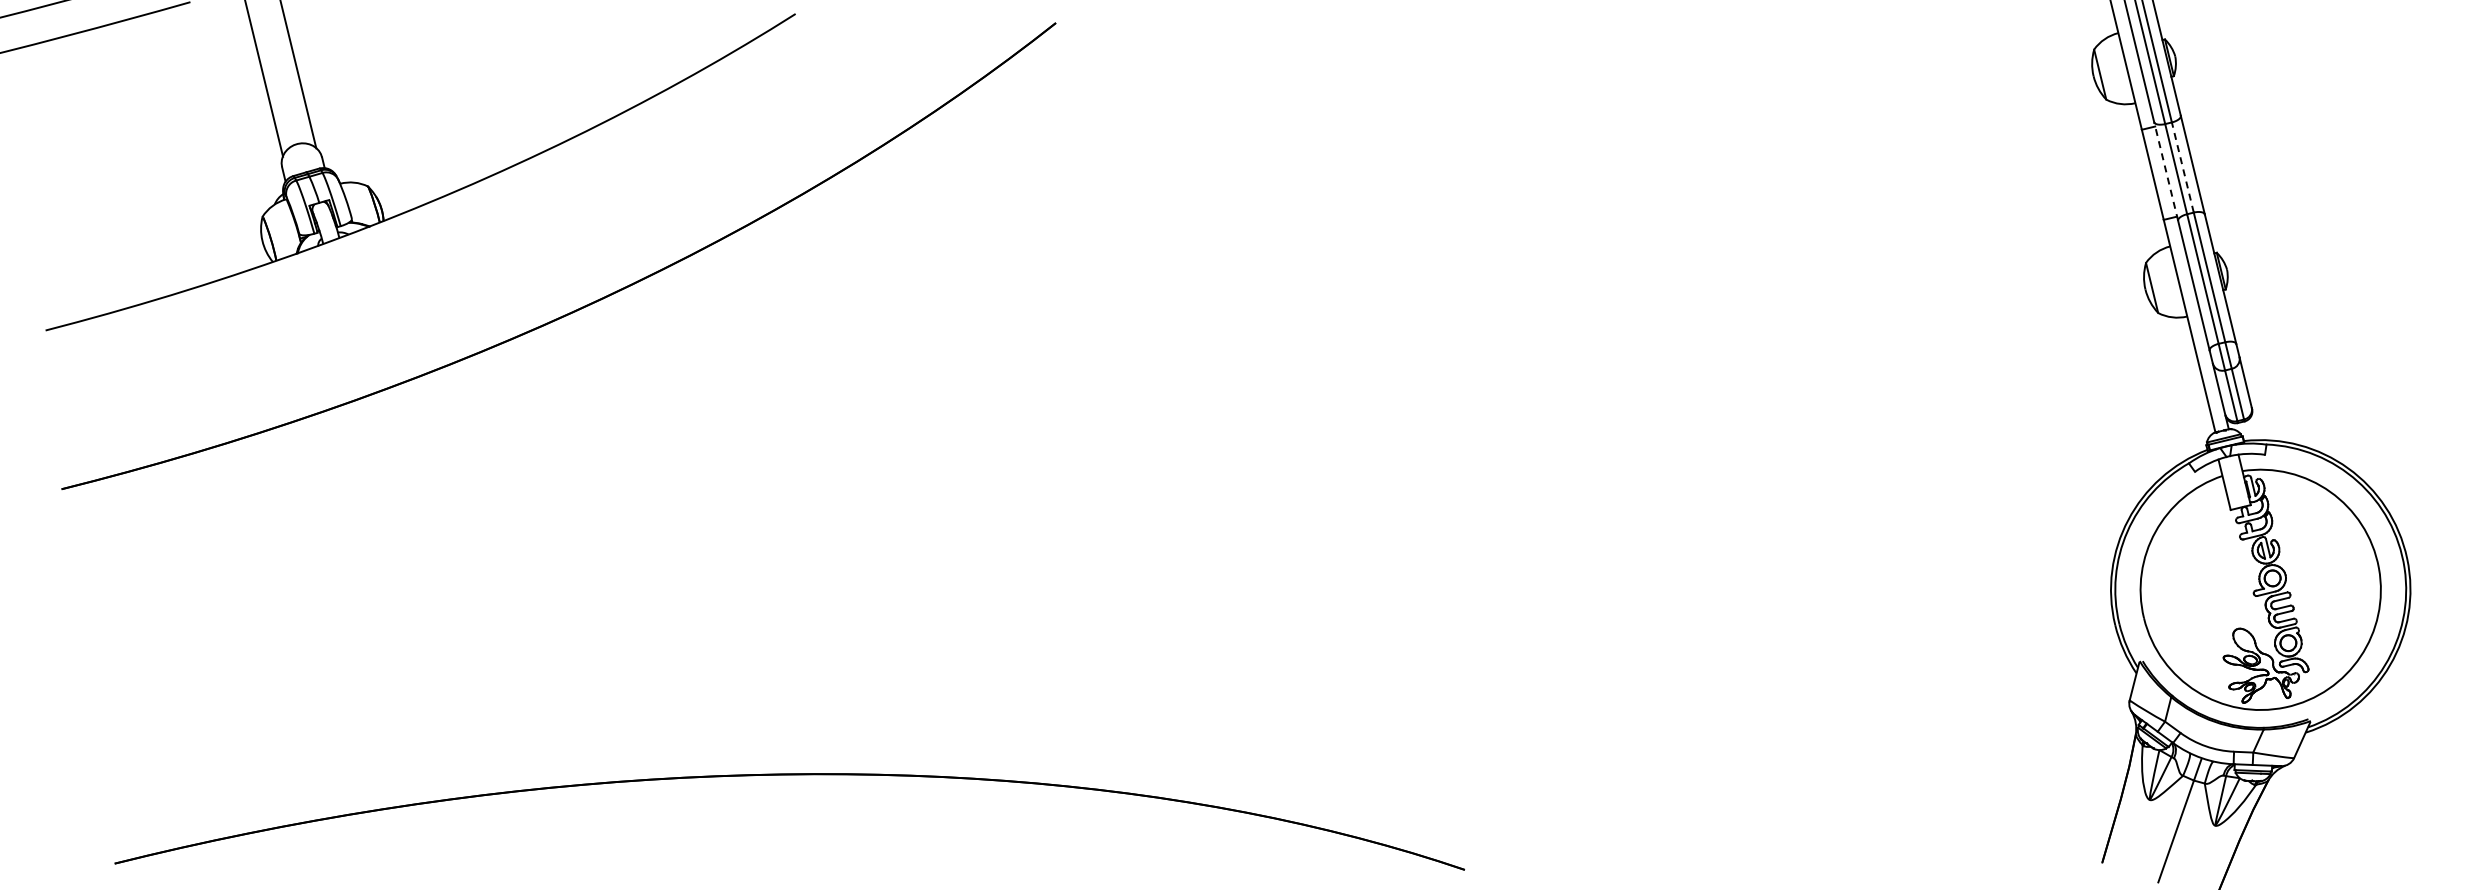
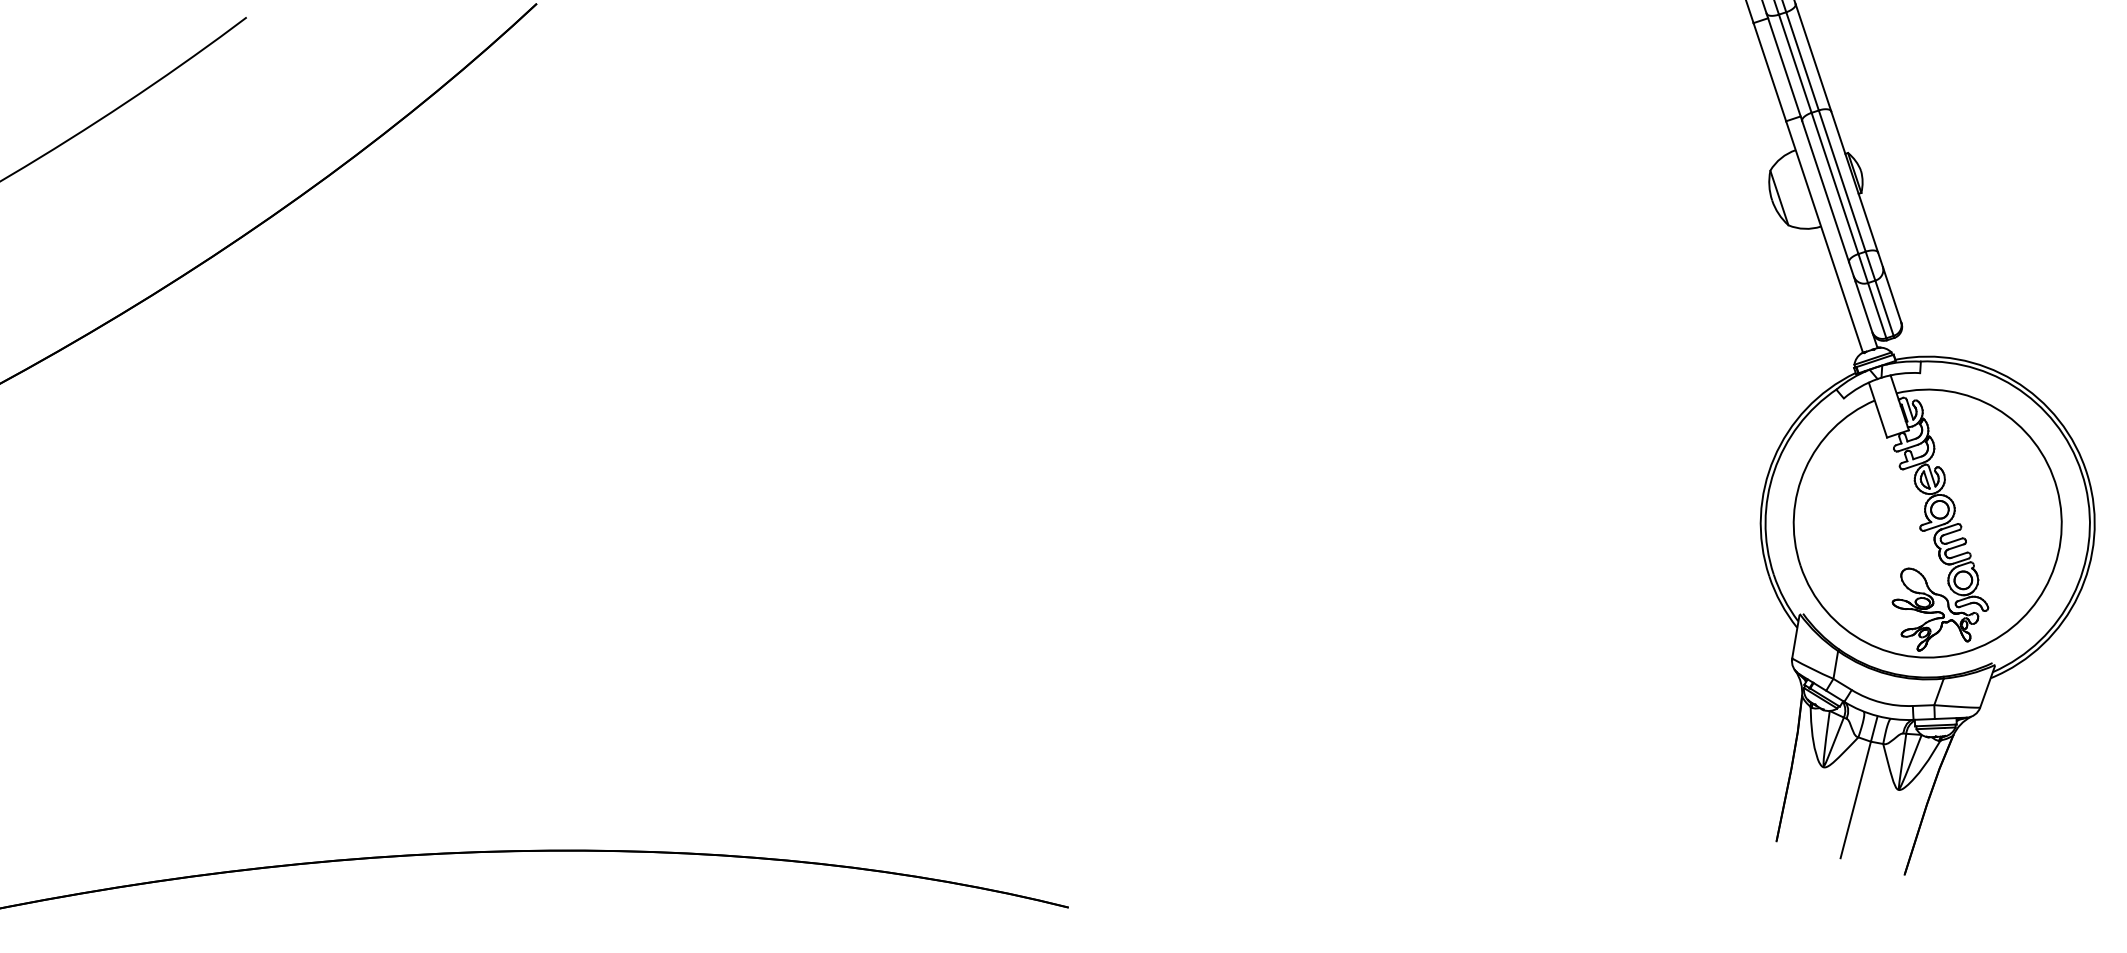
line: (2182, 167) -> (1802, 61), dashed -> solid
line: (2166, 171) -> (1784, 67), dashed -> solid

